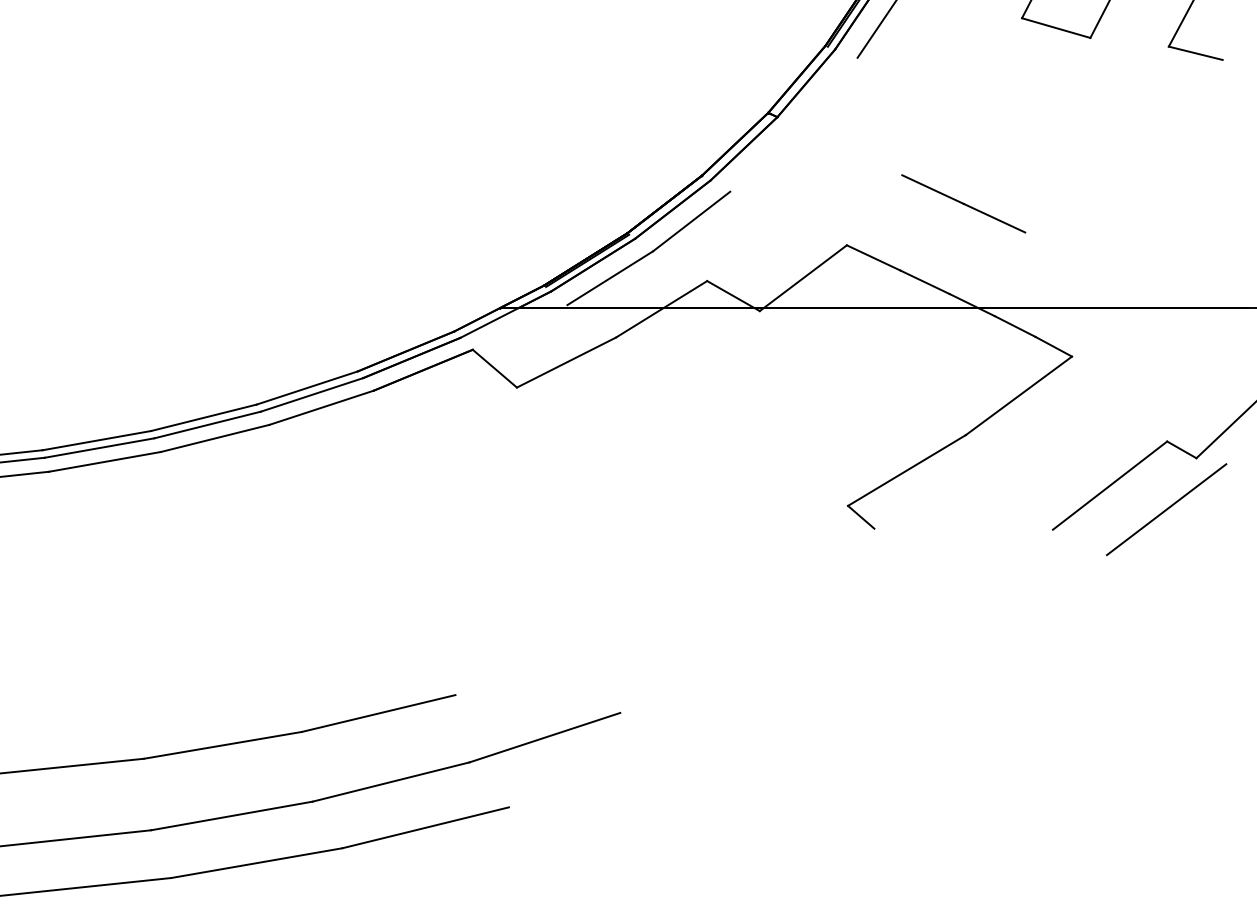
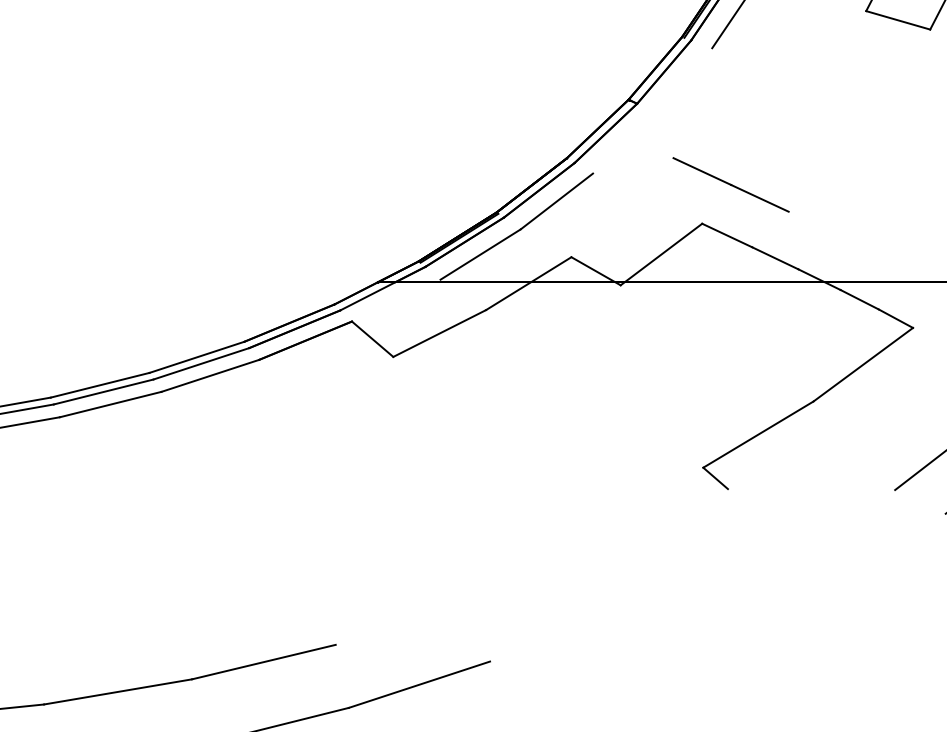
line: (963, 203) -> (730, 184), moved

